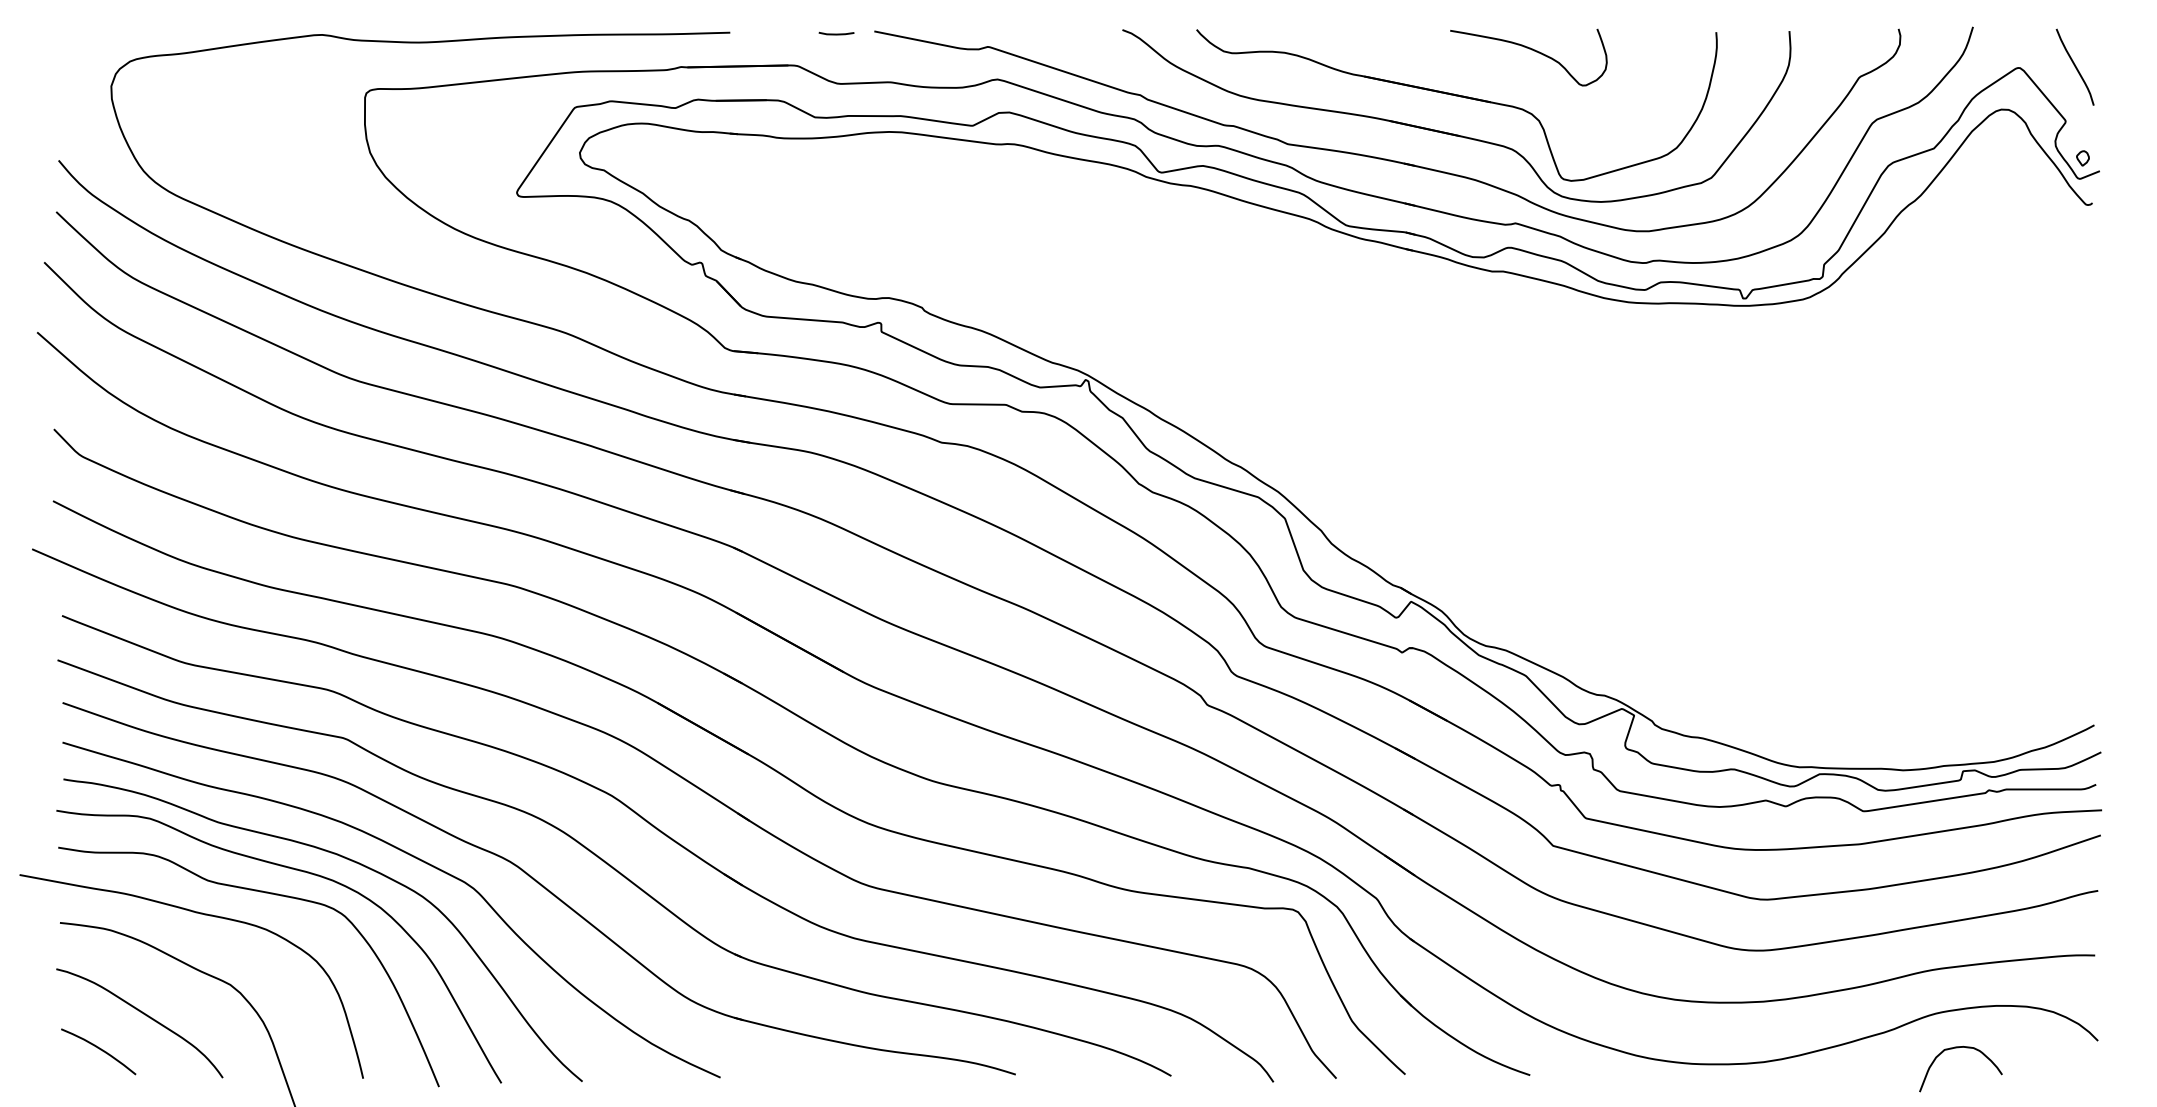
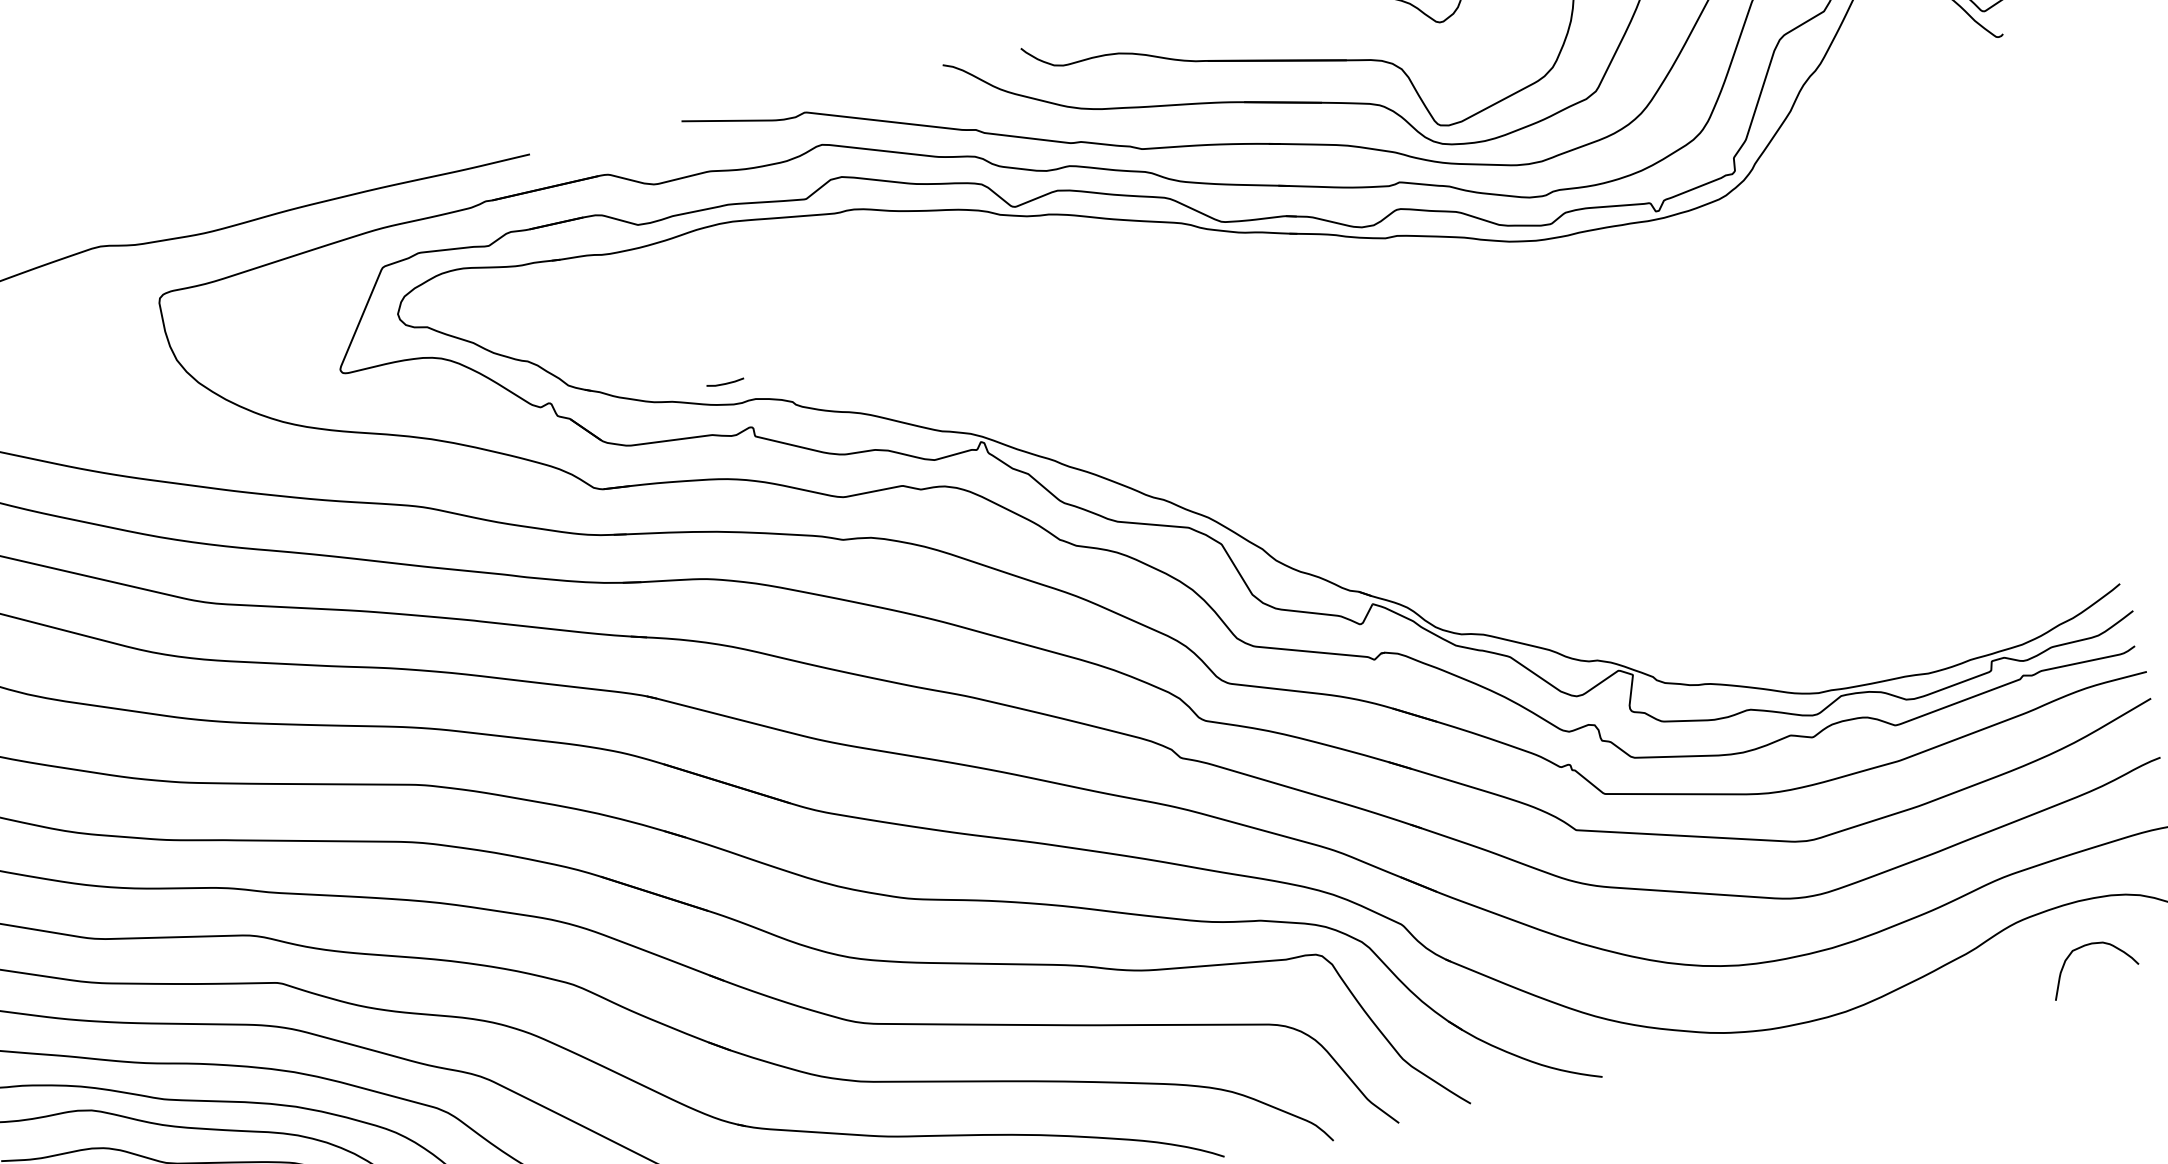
line: (836, 33) -> (725, 382), moved
curve: (1958, 1048) -> (2086, 946), moved

